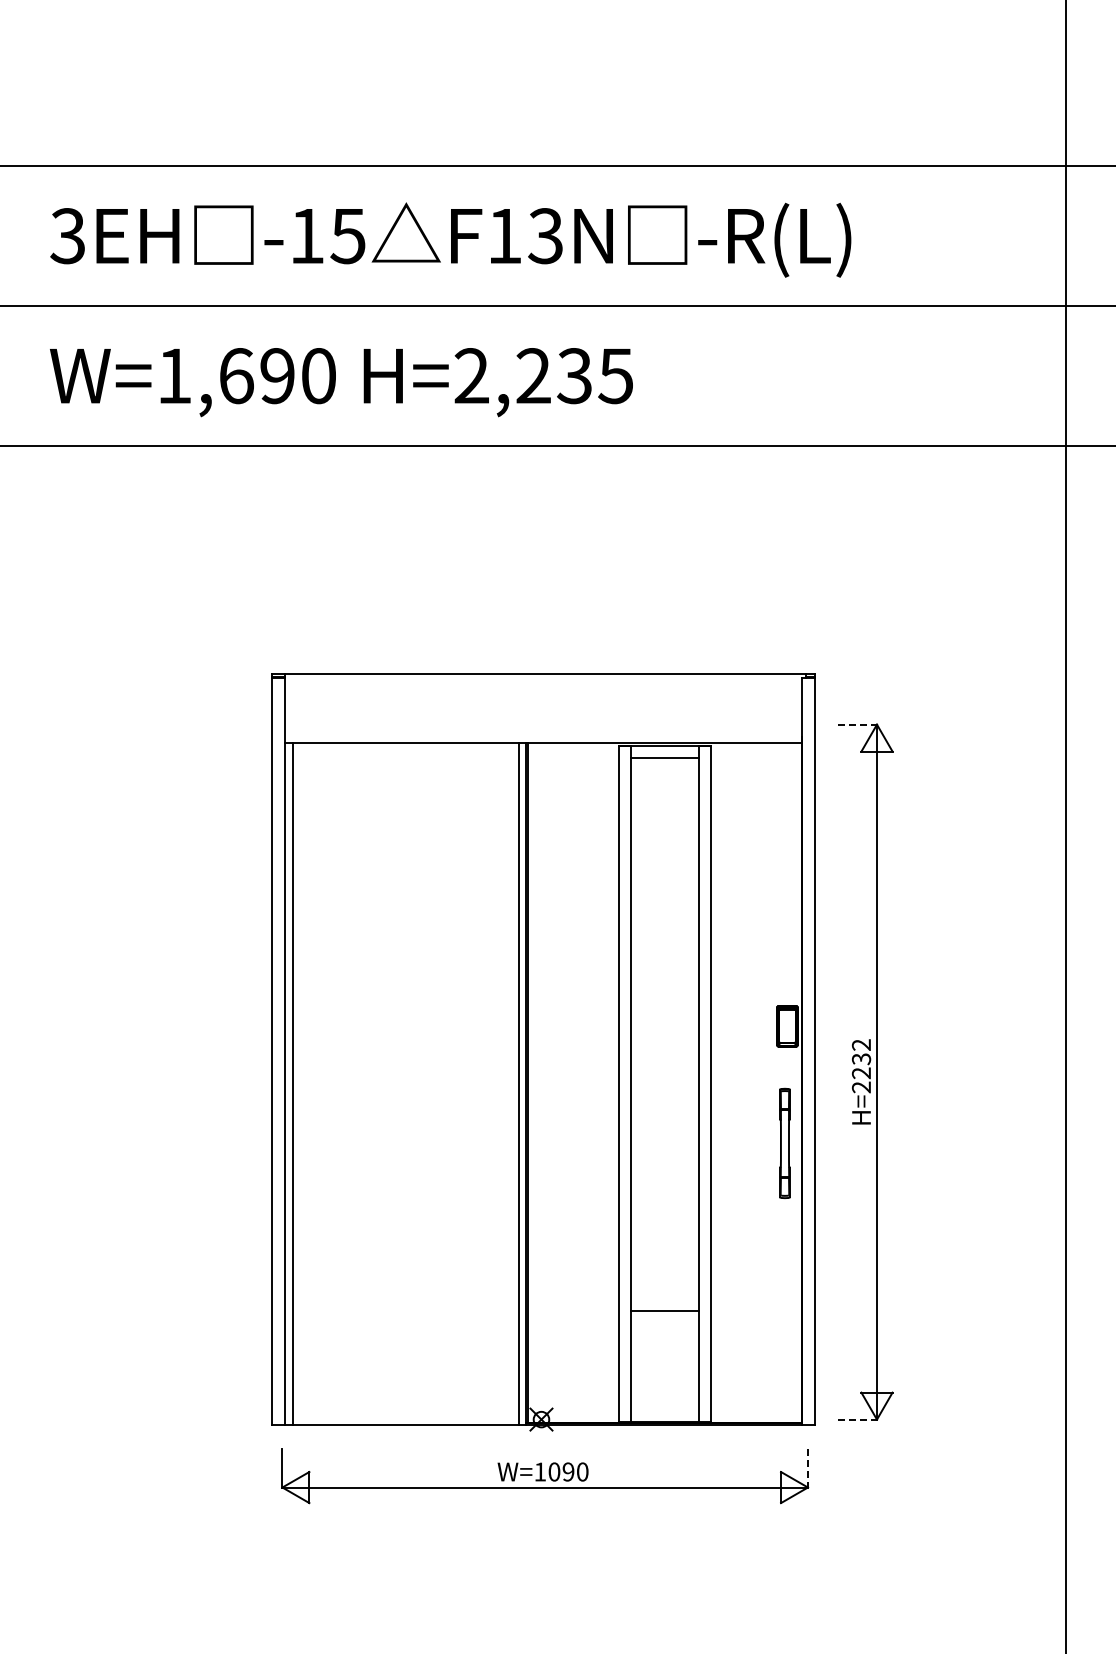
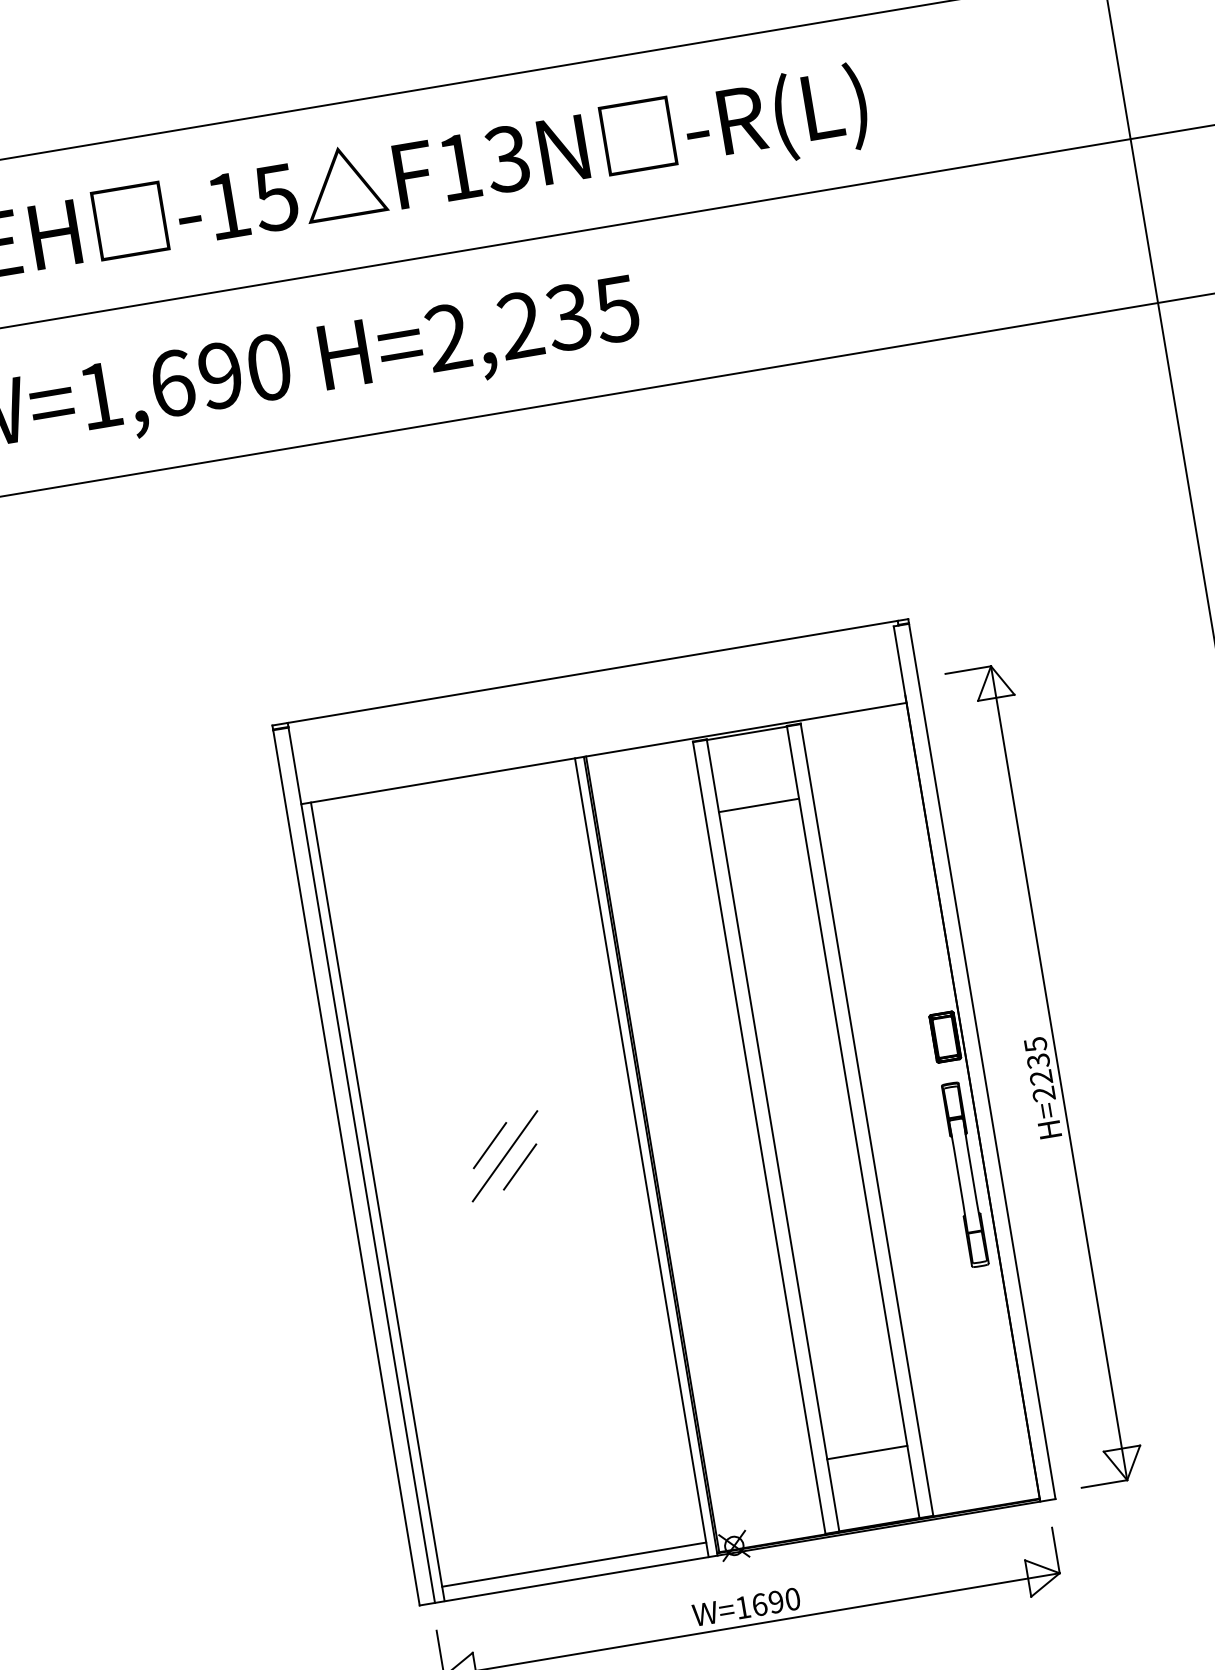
line: (858, 724) -> (969, 669), dashed -> solid
line: (664, 757) -> (758, 804), moved
text: (861, 1045) -> (1035, 1045), H=2232 -> H=2235
line: (393, 1052) -> (489, 1145), added
line: (405, 1064) -> (505, 1156), added
line: (415, 1074) -> (519, 1166), added
part: (784, 1143) -> (964, 1174), size x1.43
line: (664, 1310) -> (866, 1452), moved
line: (405, 1412) -> (573, 1564), added
line: (858, 1419) -> (1105, 1483), dashed -> solid
line: (807, 1468) -> (1055, 1551), dashed -> solid
text: (554, 1471) -> (759, 1604), W=1090 -> W=1690

